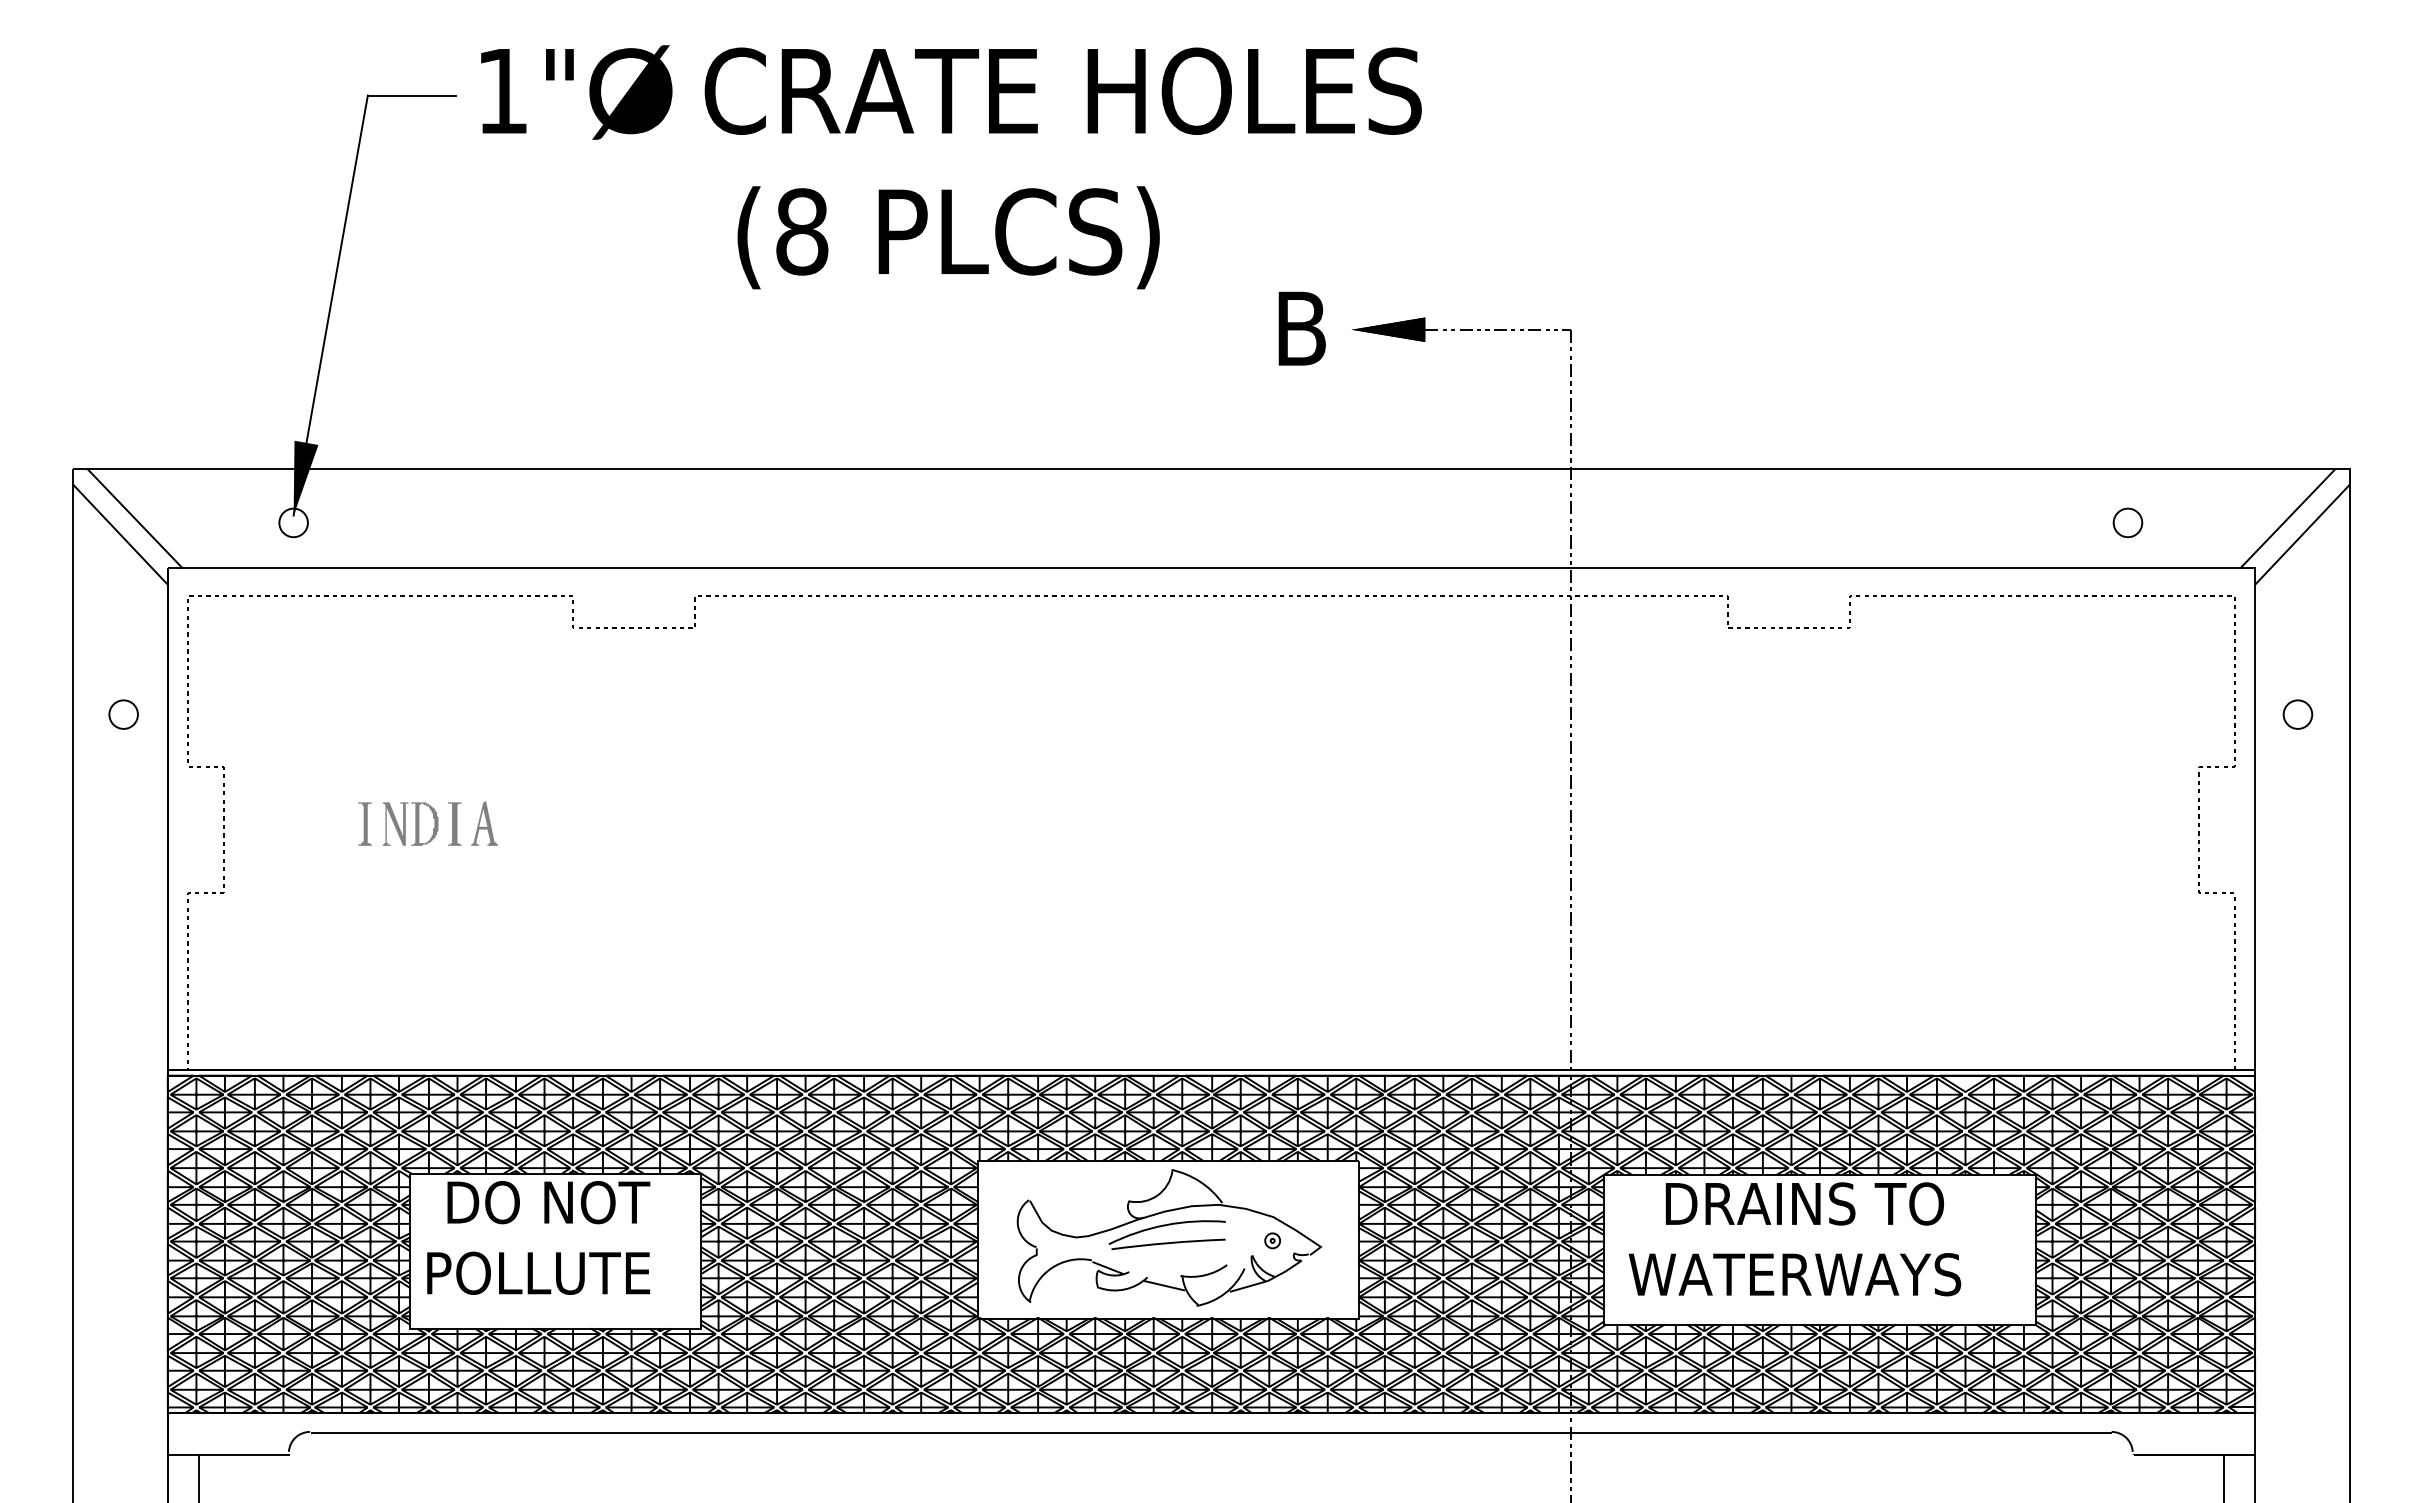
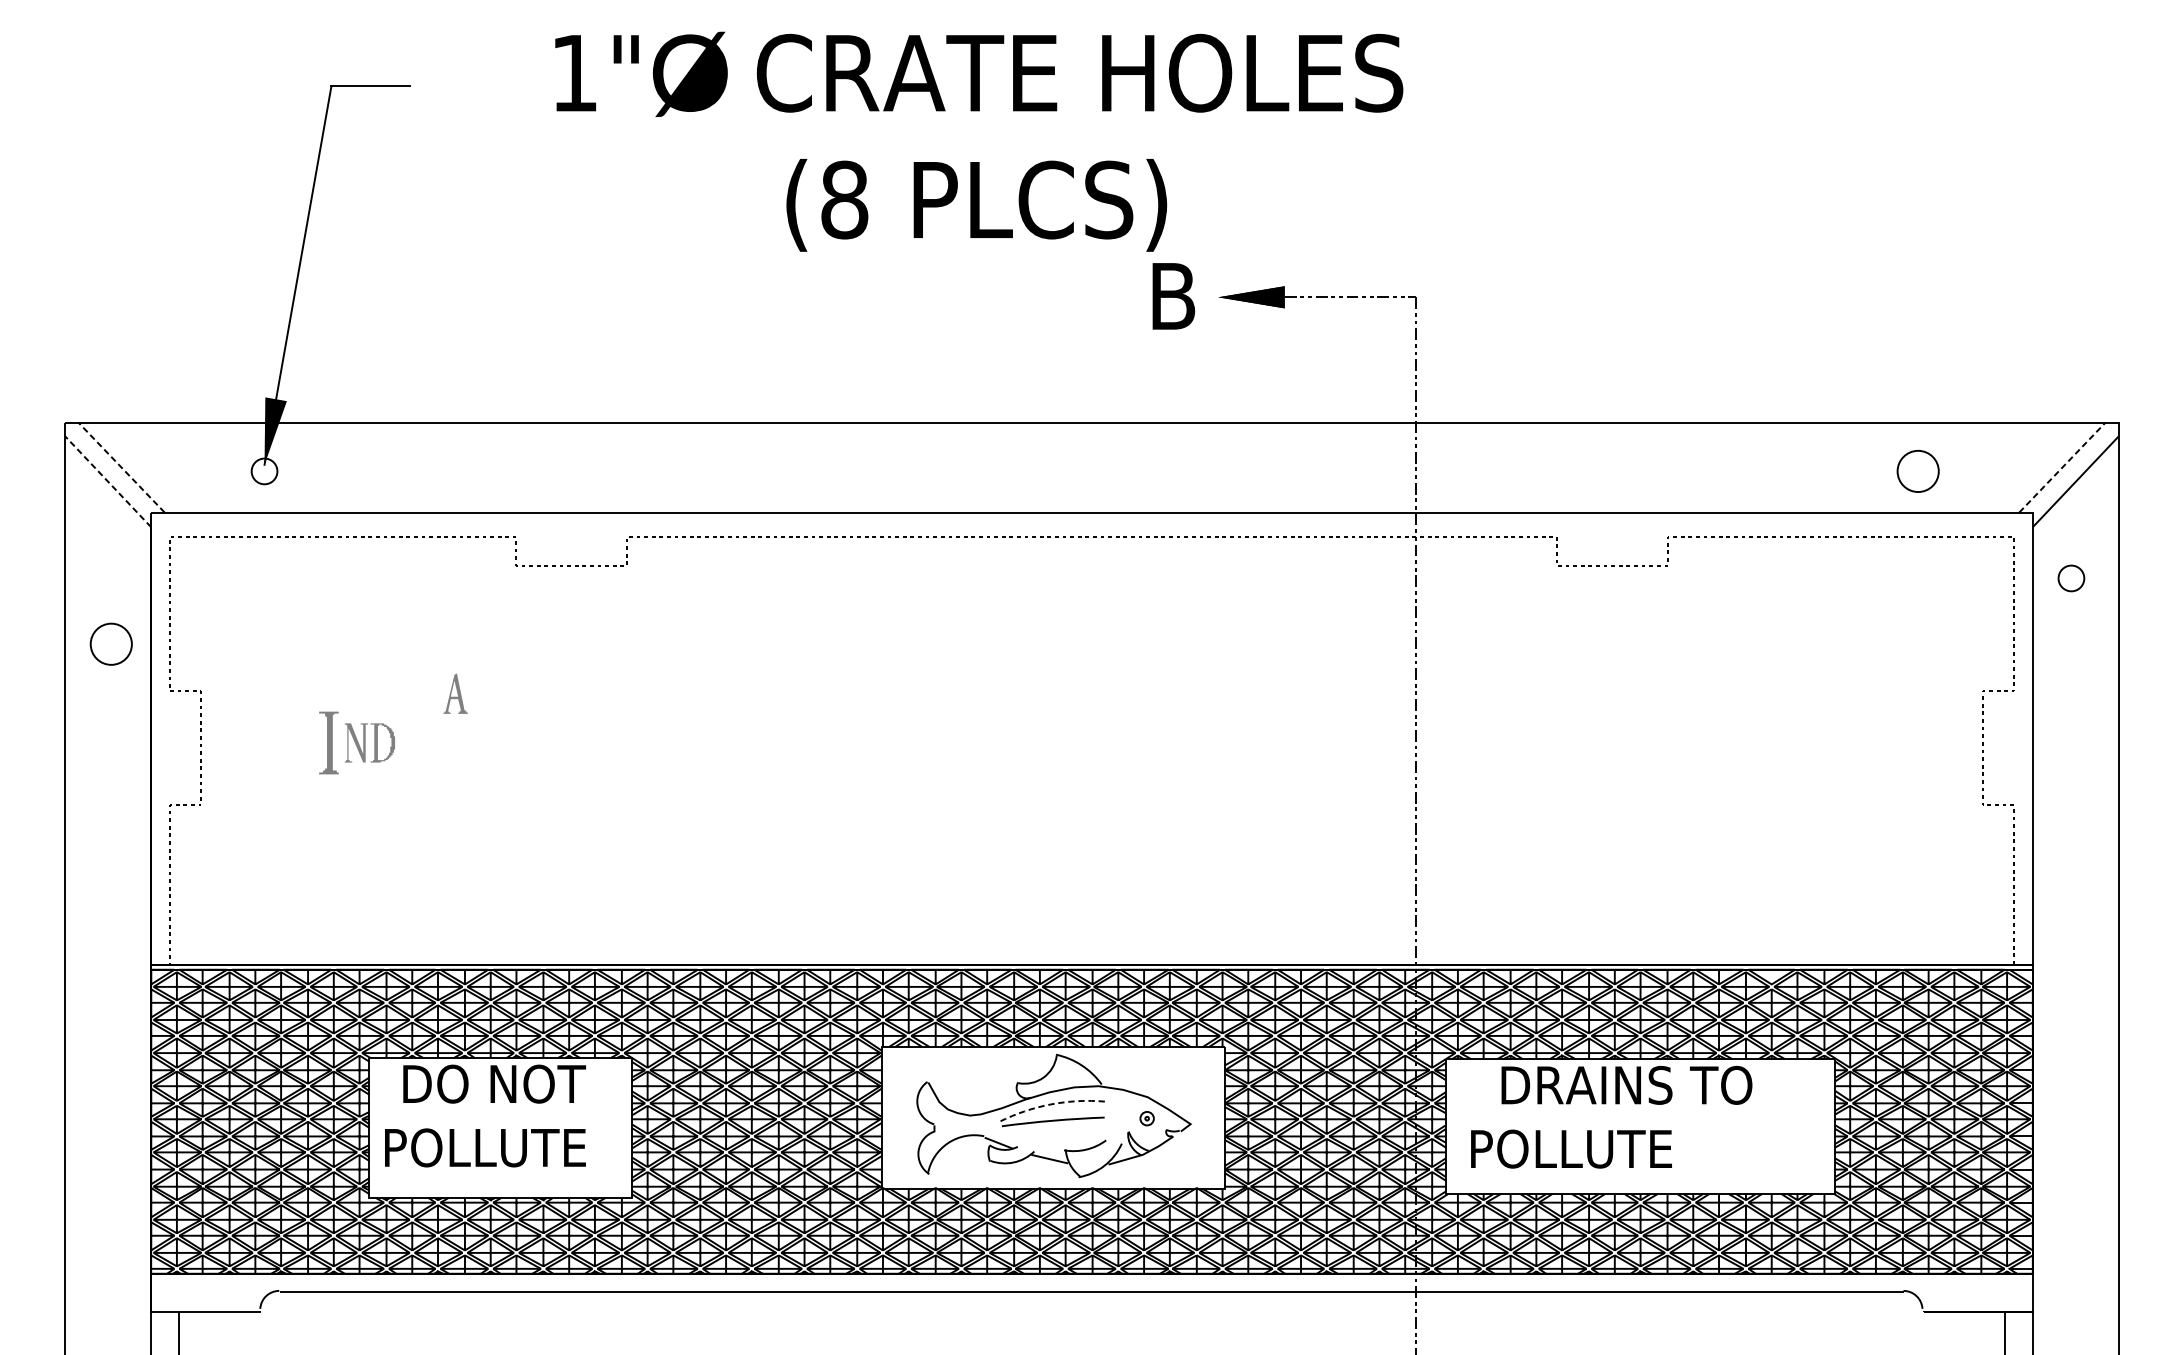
text: (951, 167) -> (979, 142), moved
line: (135, 518) -> (121, 467), solid -> dashed
line: (2287, 518) -> (2062, 467), solid -> dashed
circle: (2127, 522) -> (1917, 471), size x1.6
line: (119, 534) -> (107, 481), solid -> dashed
circle: (123, 714) -> (111, 644), size x1.6
circle: (2297, 714) -> (2071, 578), moved
part: (364, 823) -> (328, 742), size x1.6
fill: (454, 823) -> (409, 742), removed
part: (484, 823) -> (455, 693), moved
arc: (1165, 1225) -> (1050, 1104), solid -> dashed
text: (1794, 1274) -> (1617, 1148), WATERWAYS -> POLLUTE

